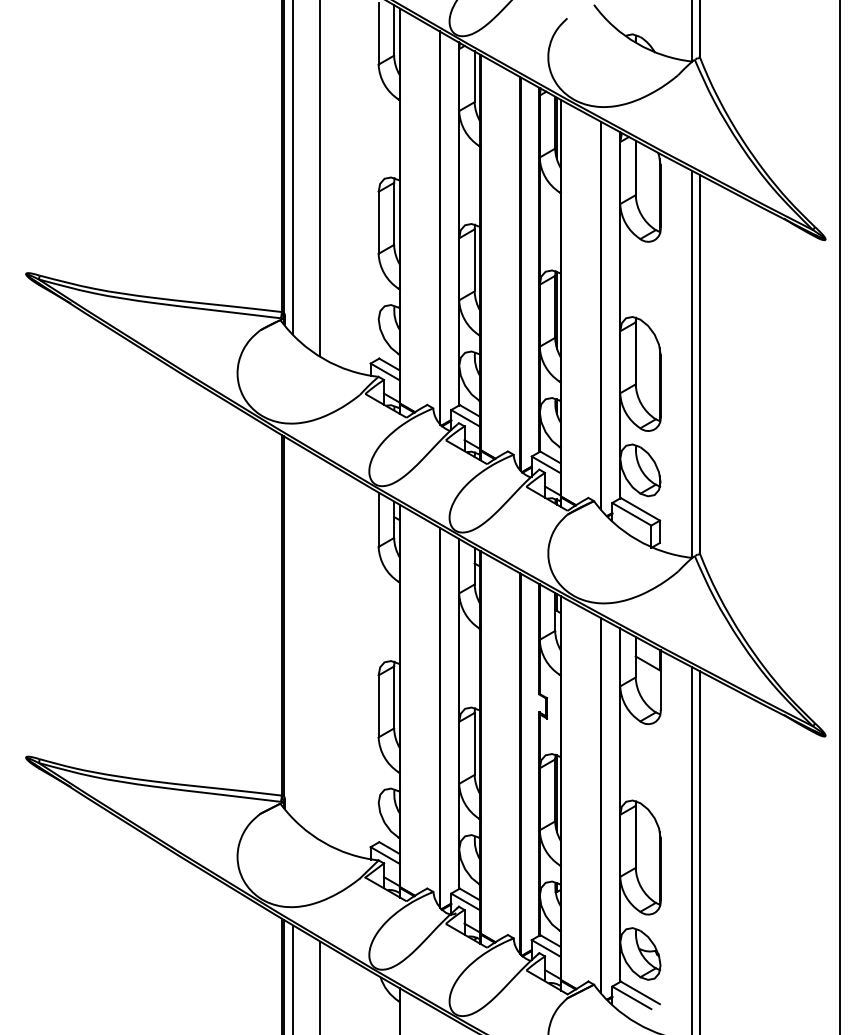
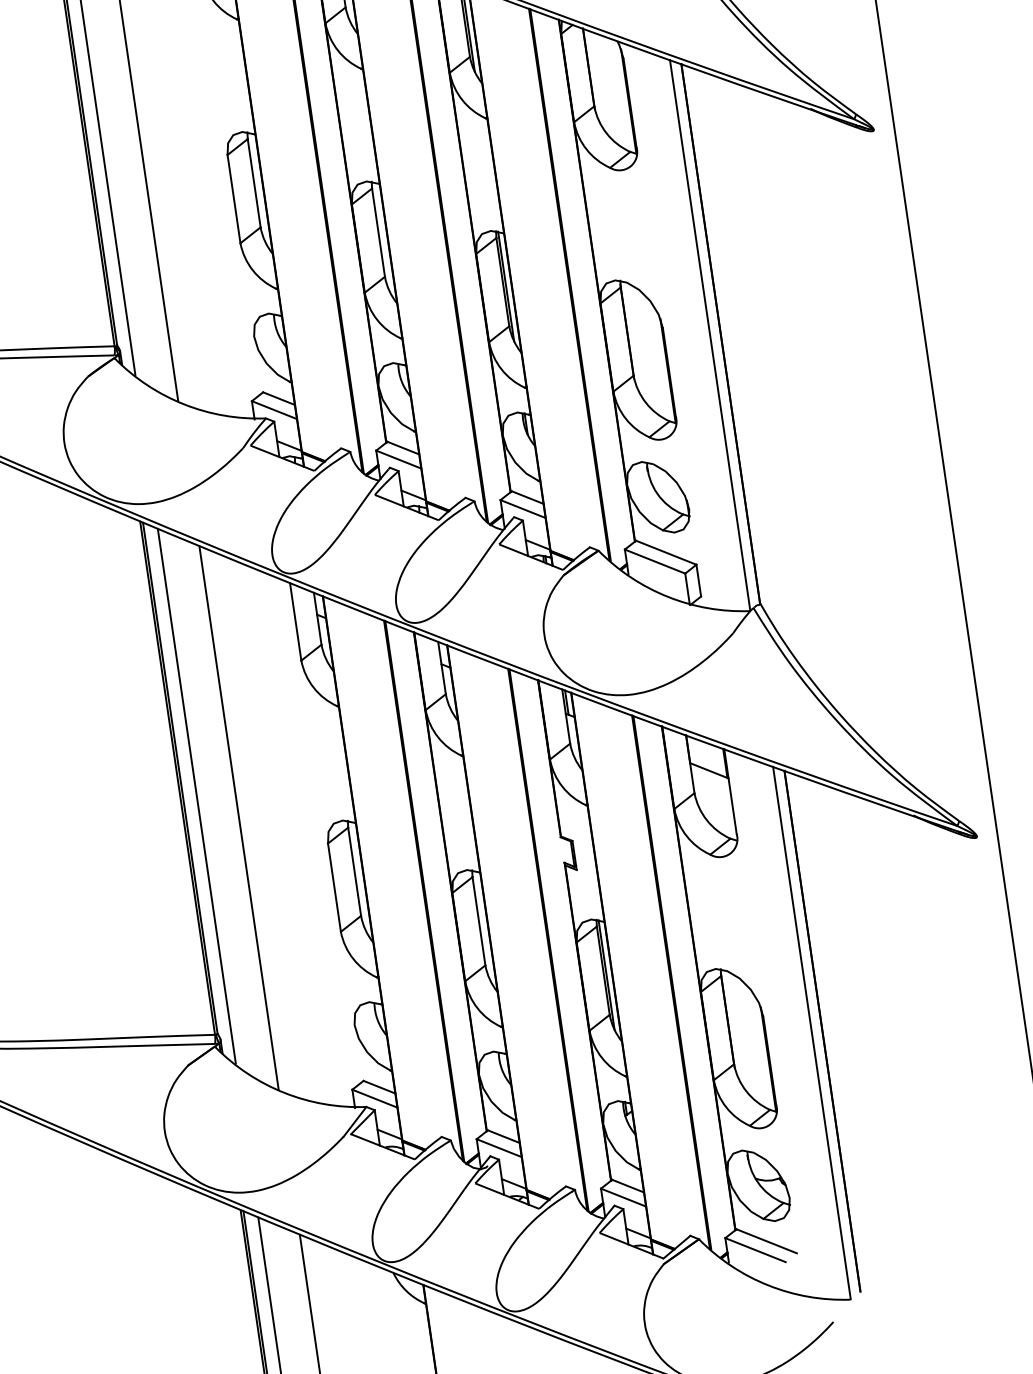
line: (293, 629) -> (197, 795), added
line: (320, 648) -> (239, 817), added

